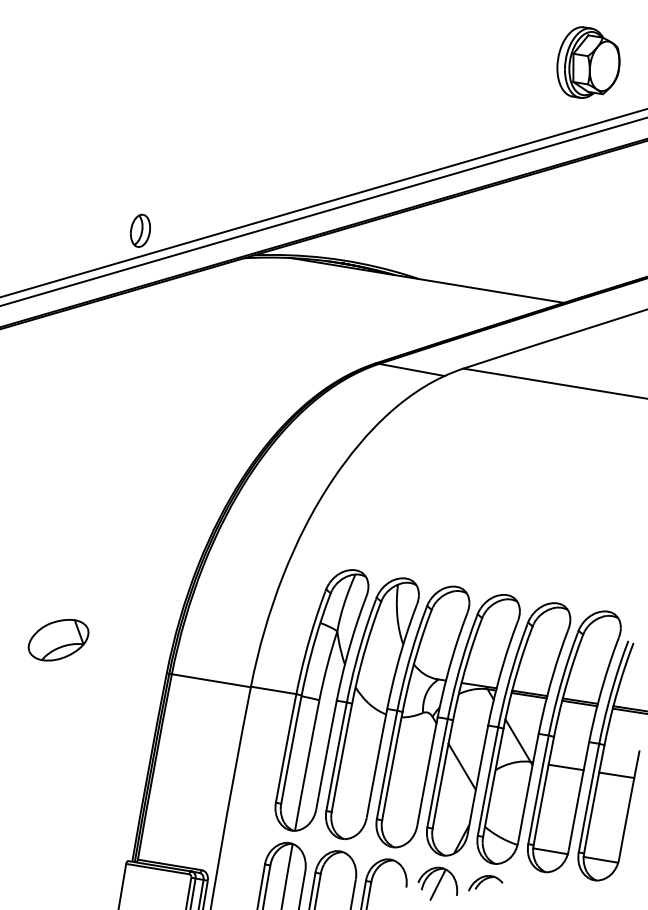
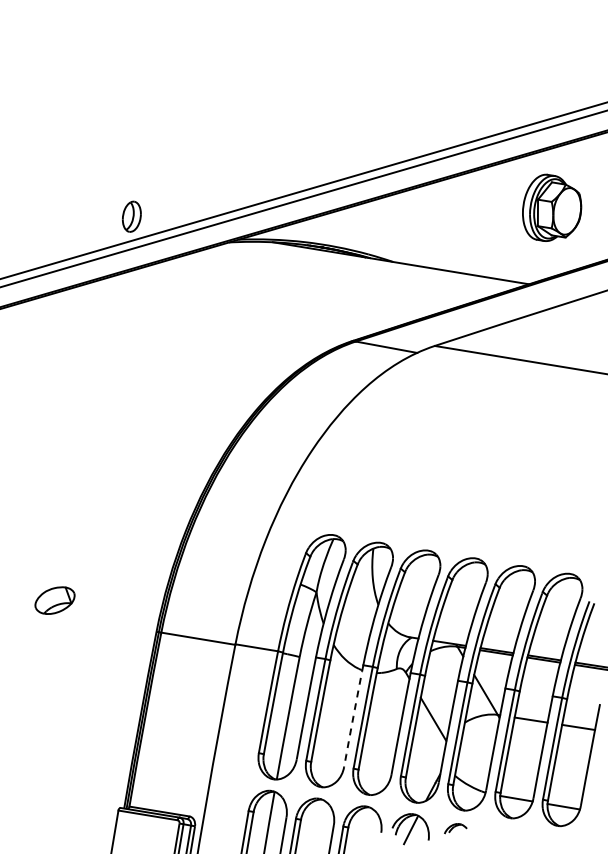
part: (588, 62) -> (552, 207), moved
part: (58, 639) -> (54, 600), size x0.7
arc: (376, 763) -> (353, 716), solid -> dashed
part: (485, 883) -> (455, 828), size x0.7

